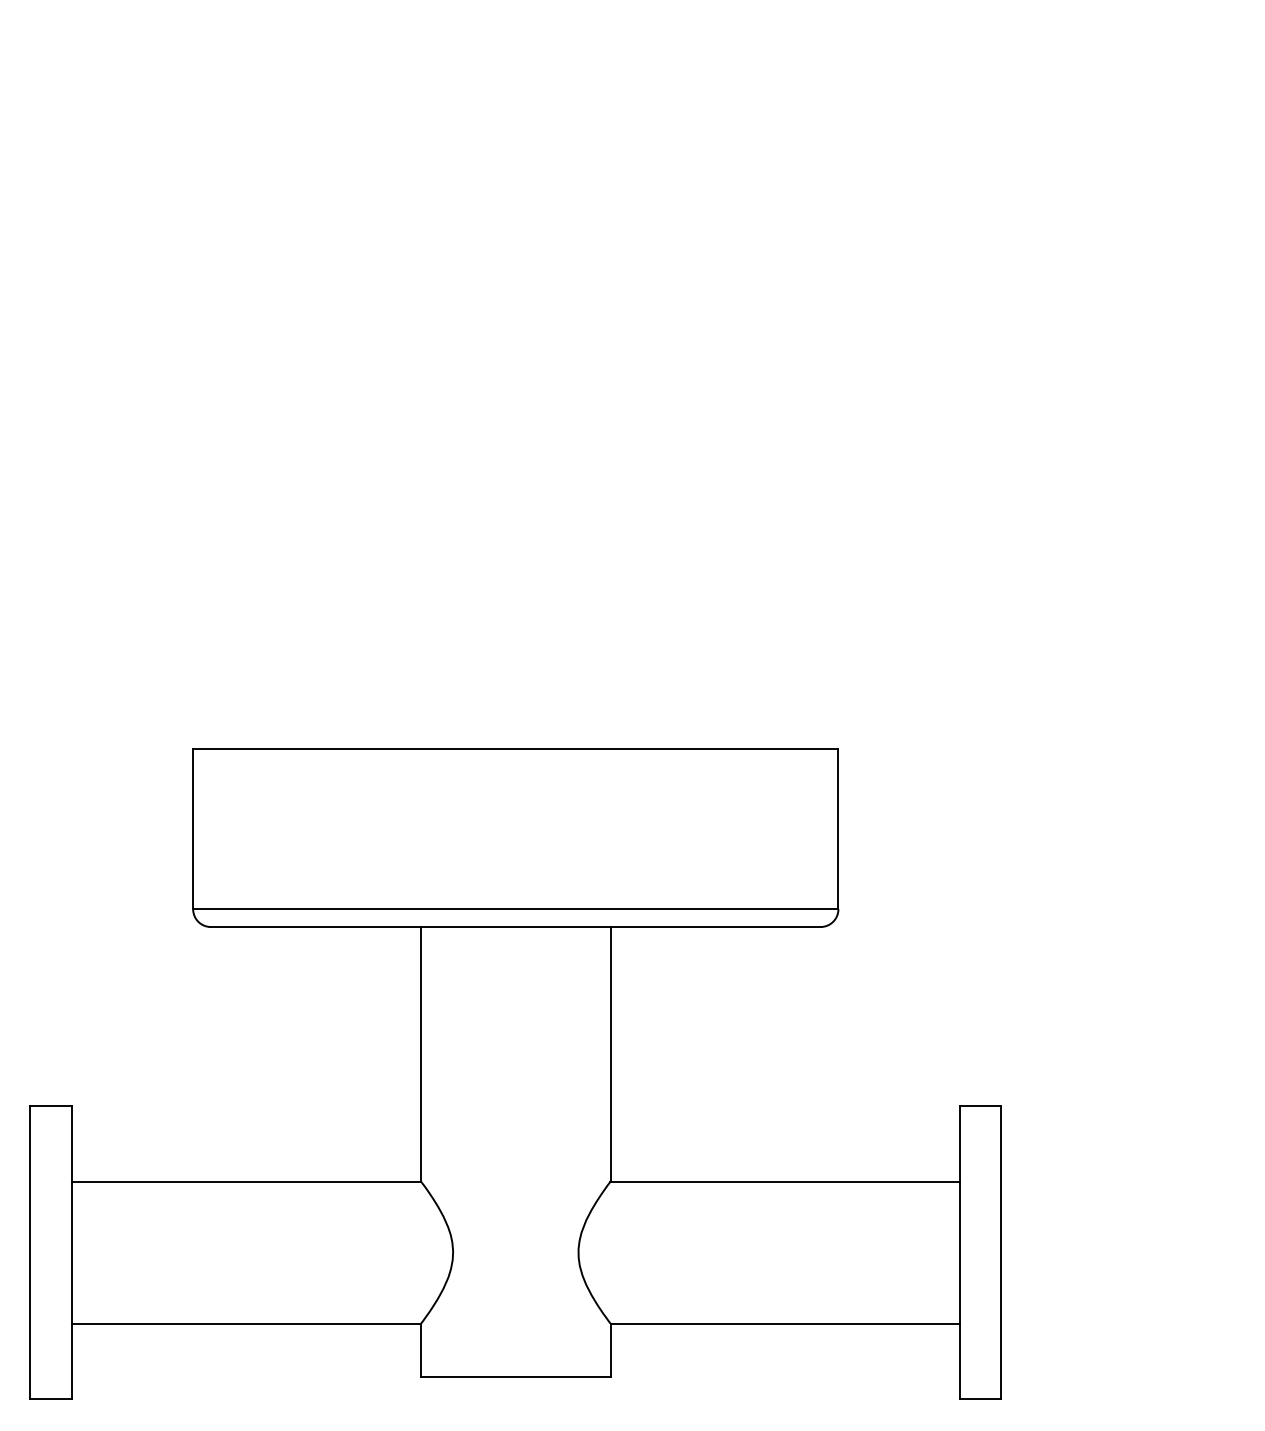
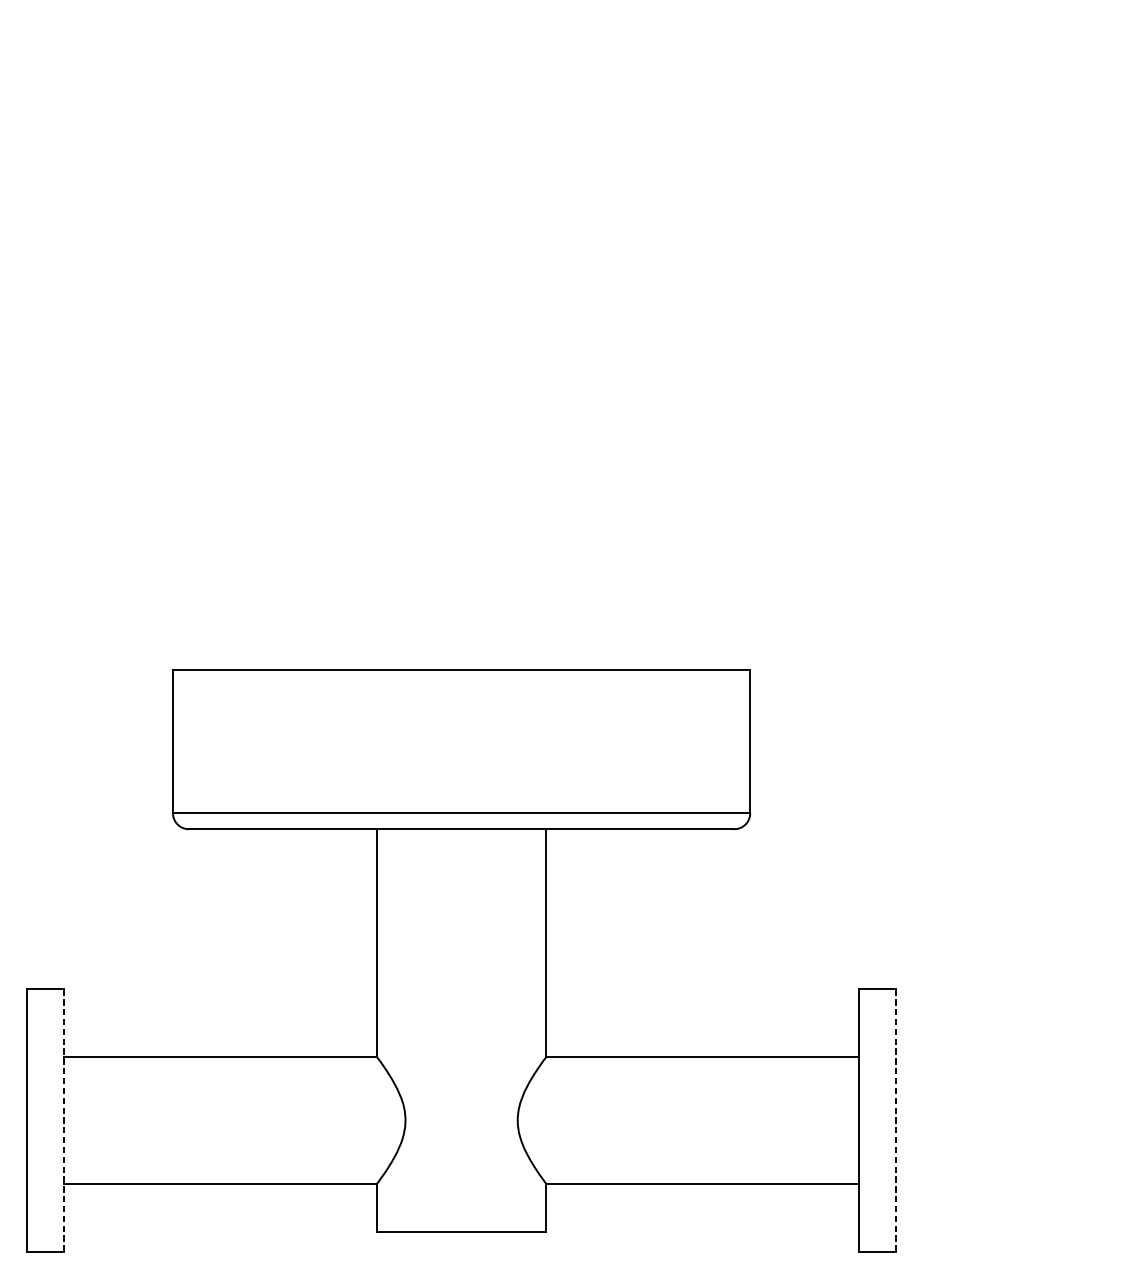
line: (71, 1252) -> (64, 1120), solid -> dashed
line: (1001, 1252) -> (896, 1120), solid -> dashed

